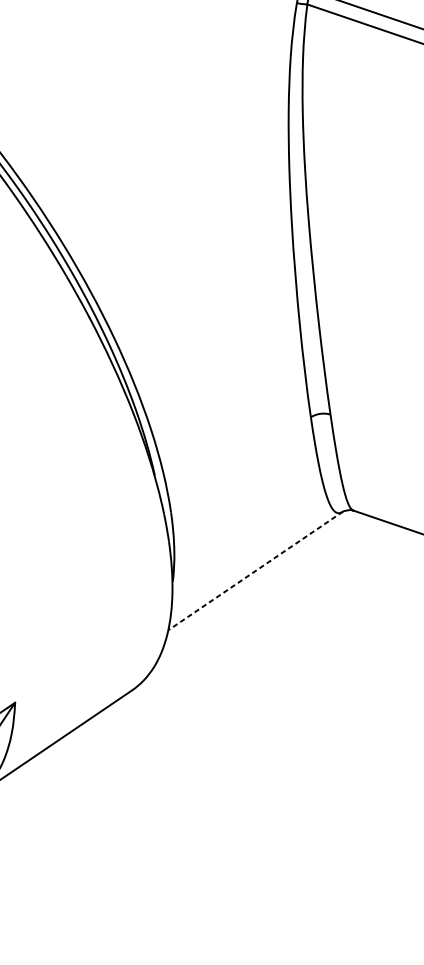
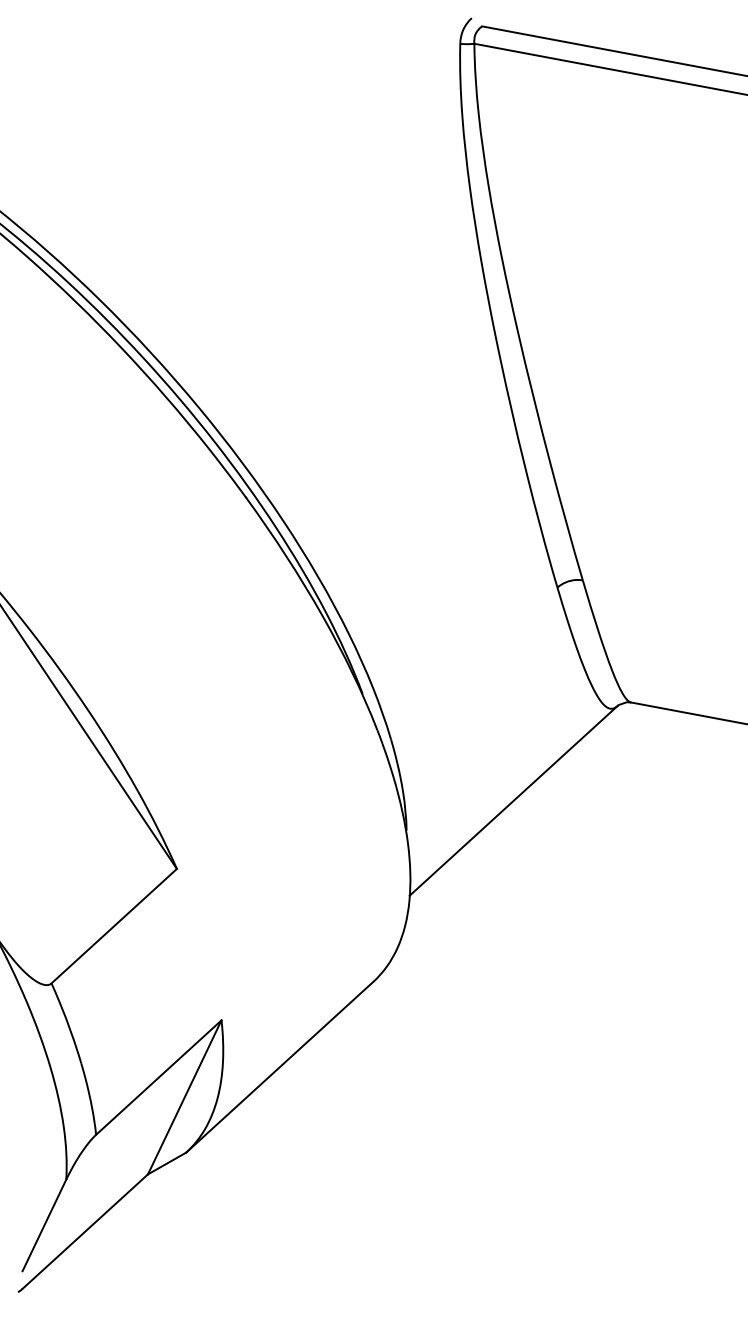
line: (255, 570) -> (513, 800), dashed -> solid

